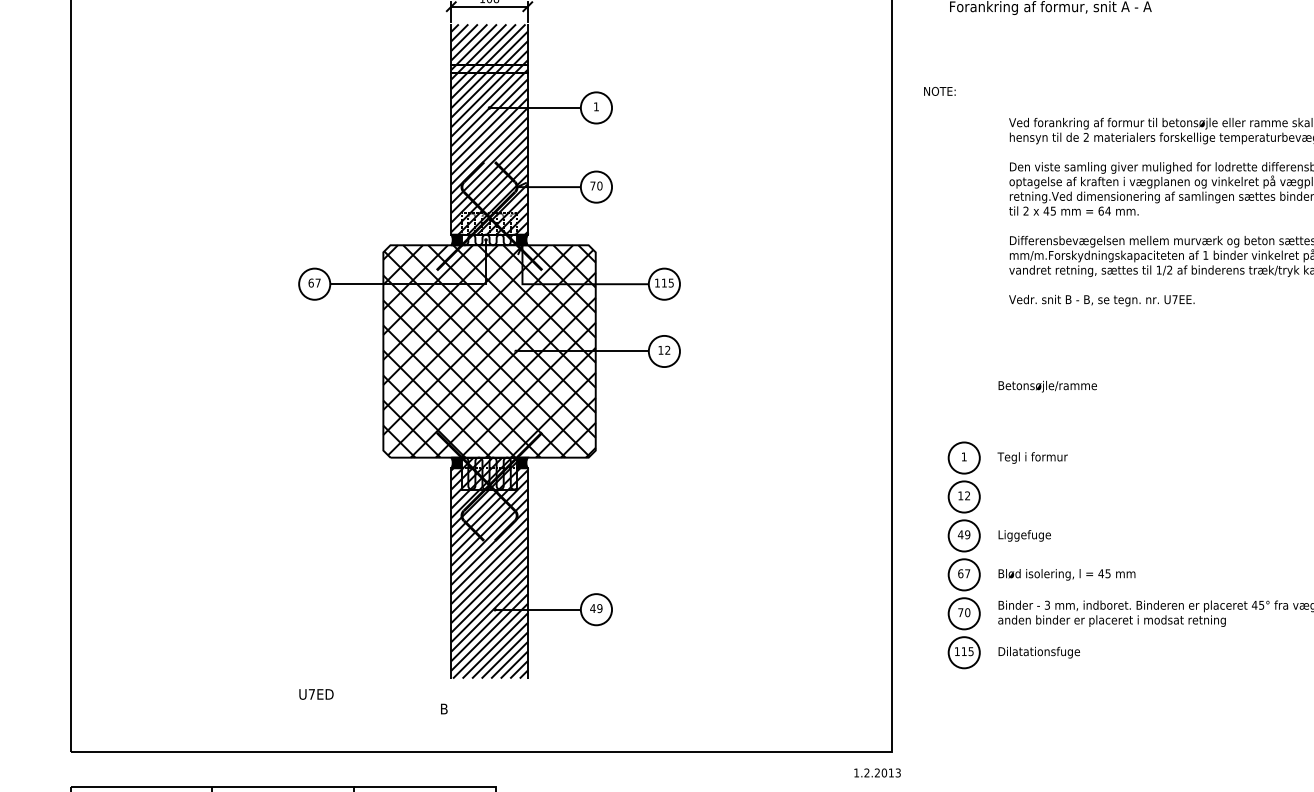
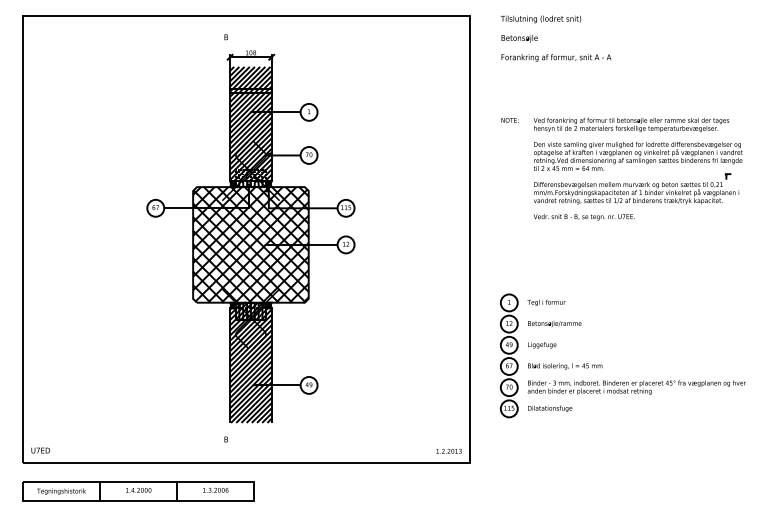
text: (938, 91) -> (509, 120), moved
text: (1047, 387) -> (554, 324), moved
text: (316, 694) -> (40, 450), moved
text: (876, 771) -> (448, 450), moved

